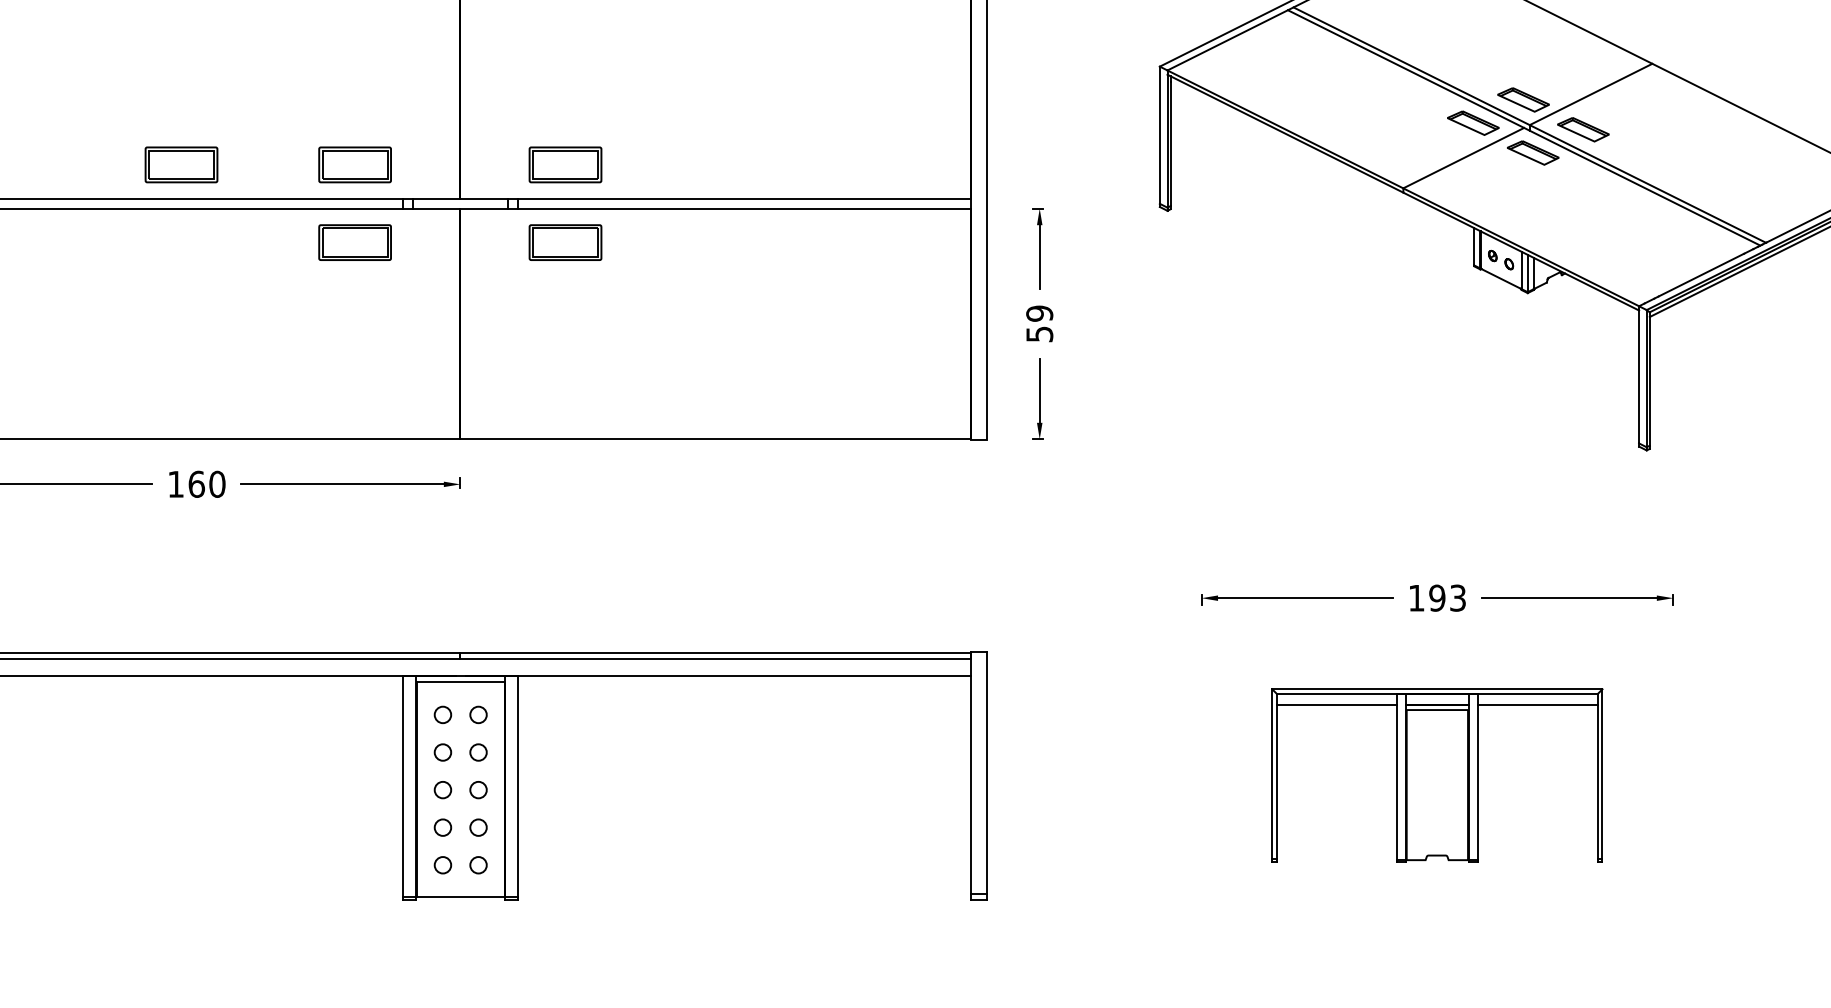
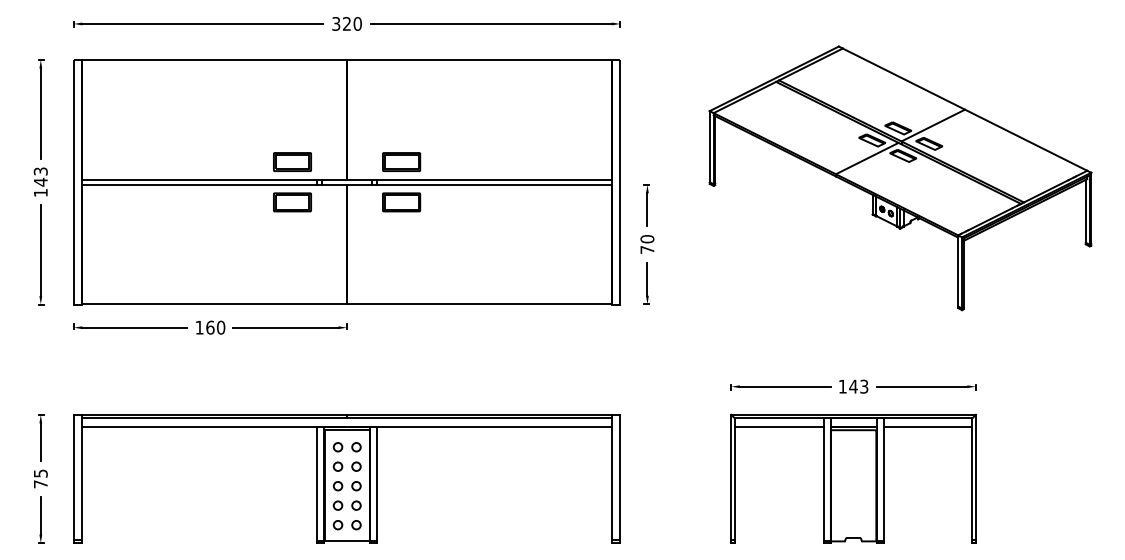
part: (181, 163) -> (202, 161), removed
text: (1039, 323) -> (647, 244), 59 -> 70
text: (1437, 597) -> (853, 386), 193 -> 143
part: (1437, 775) -> (853, 478), size x1.43

